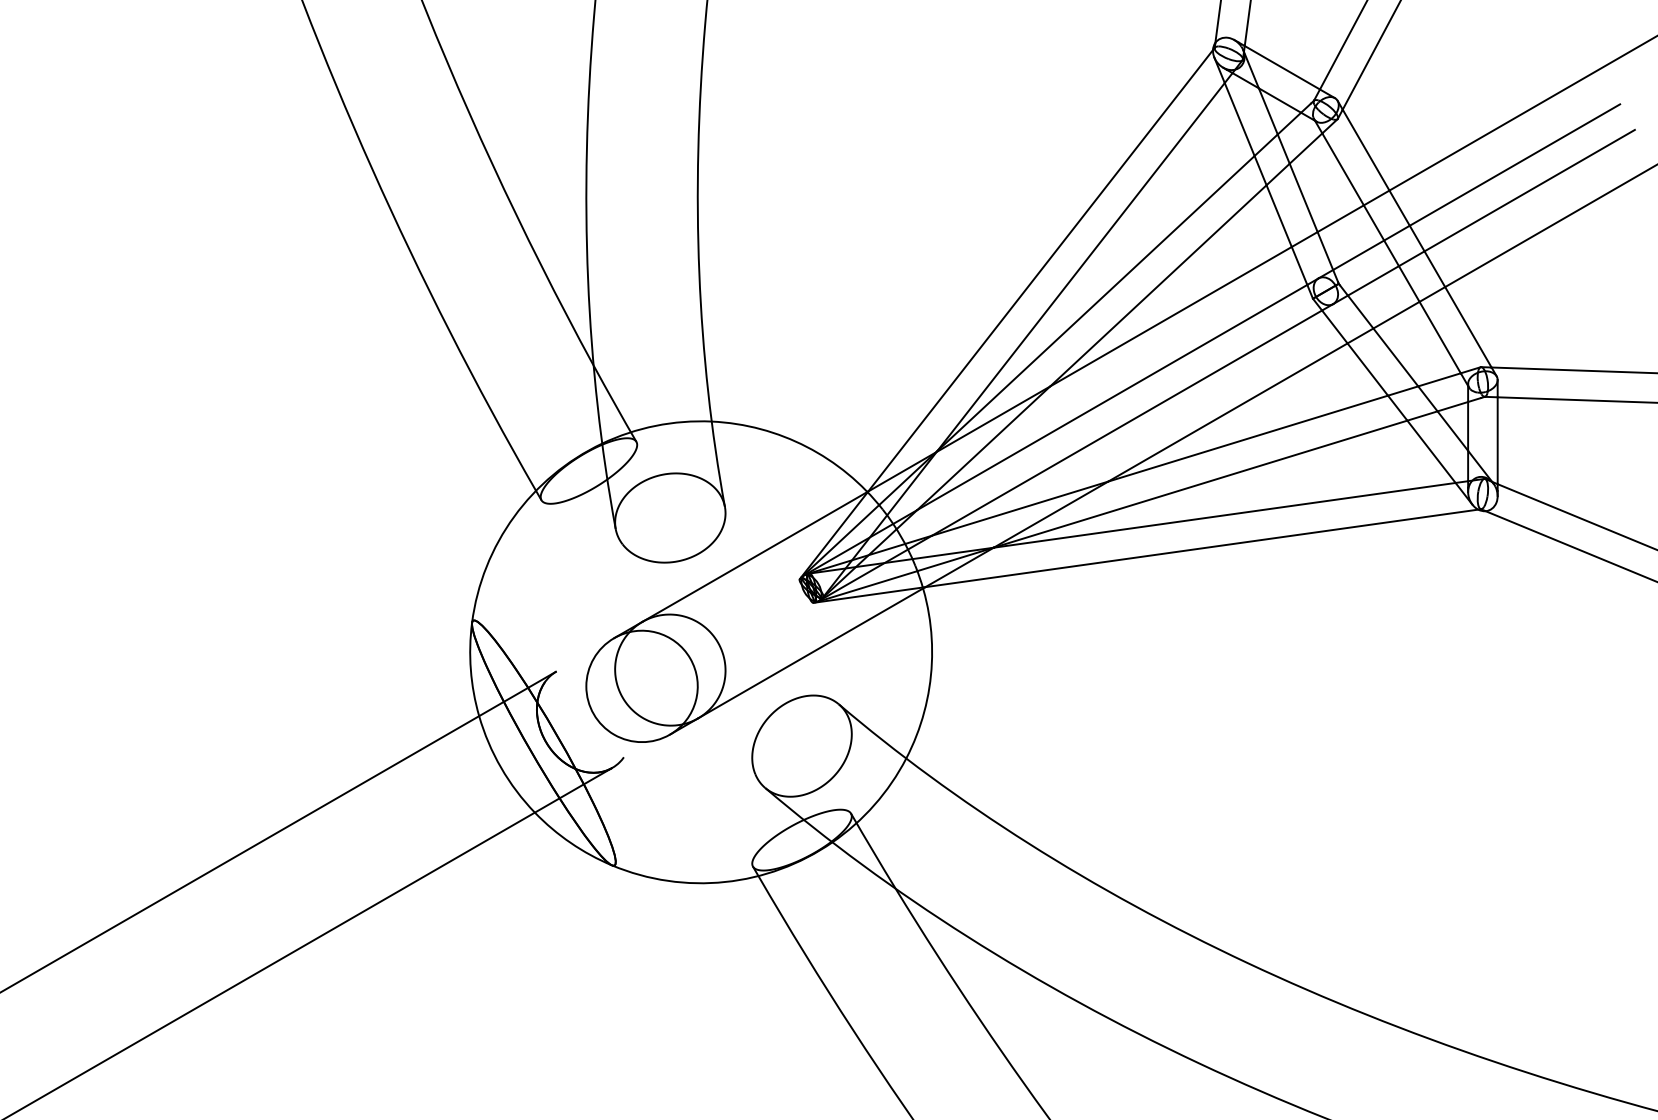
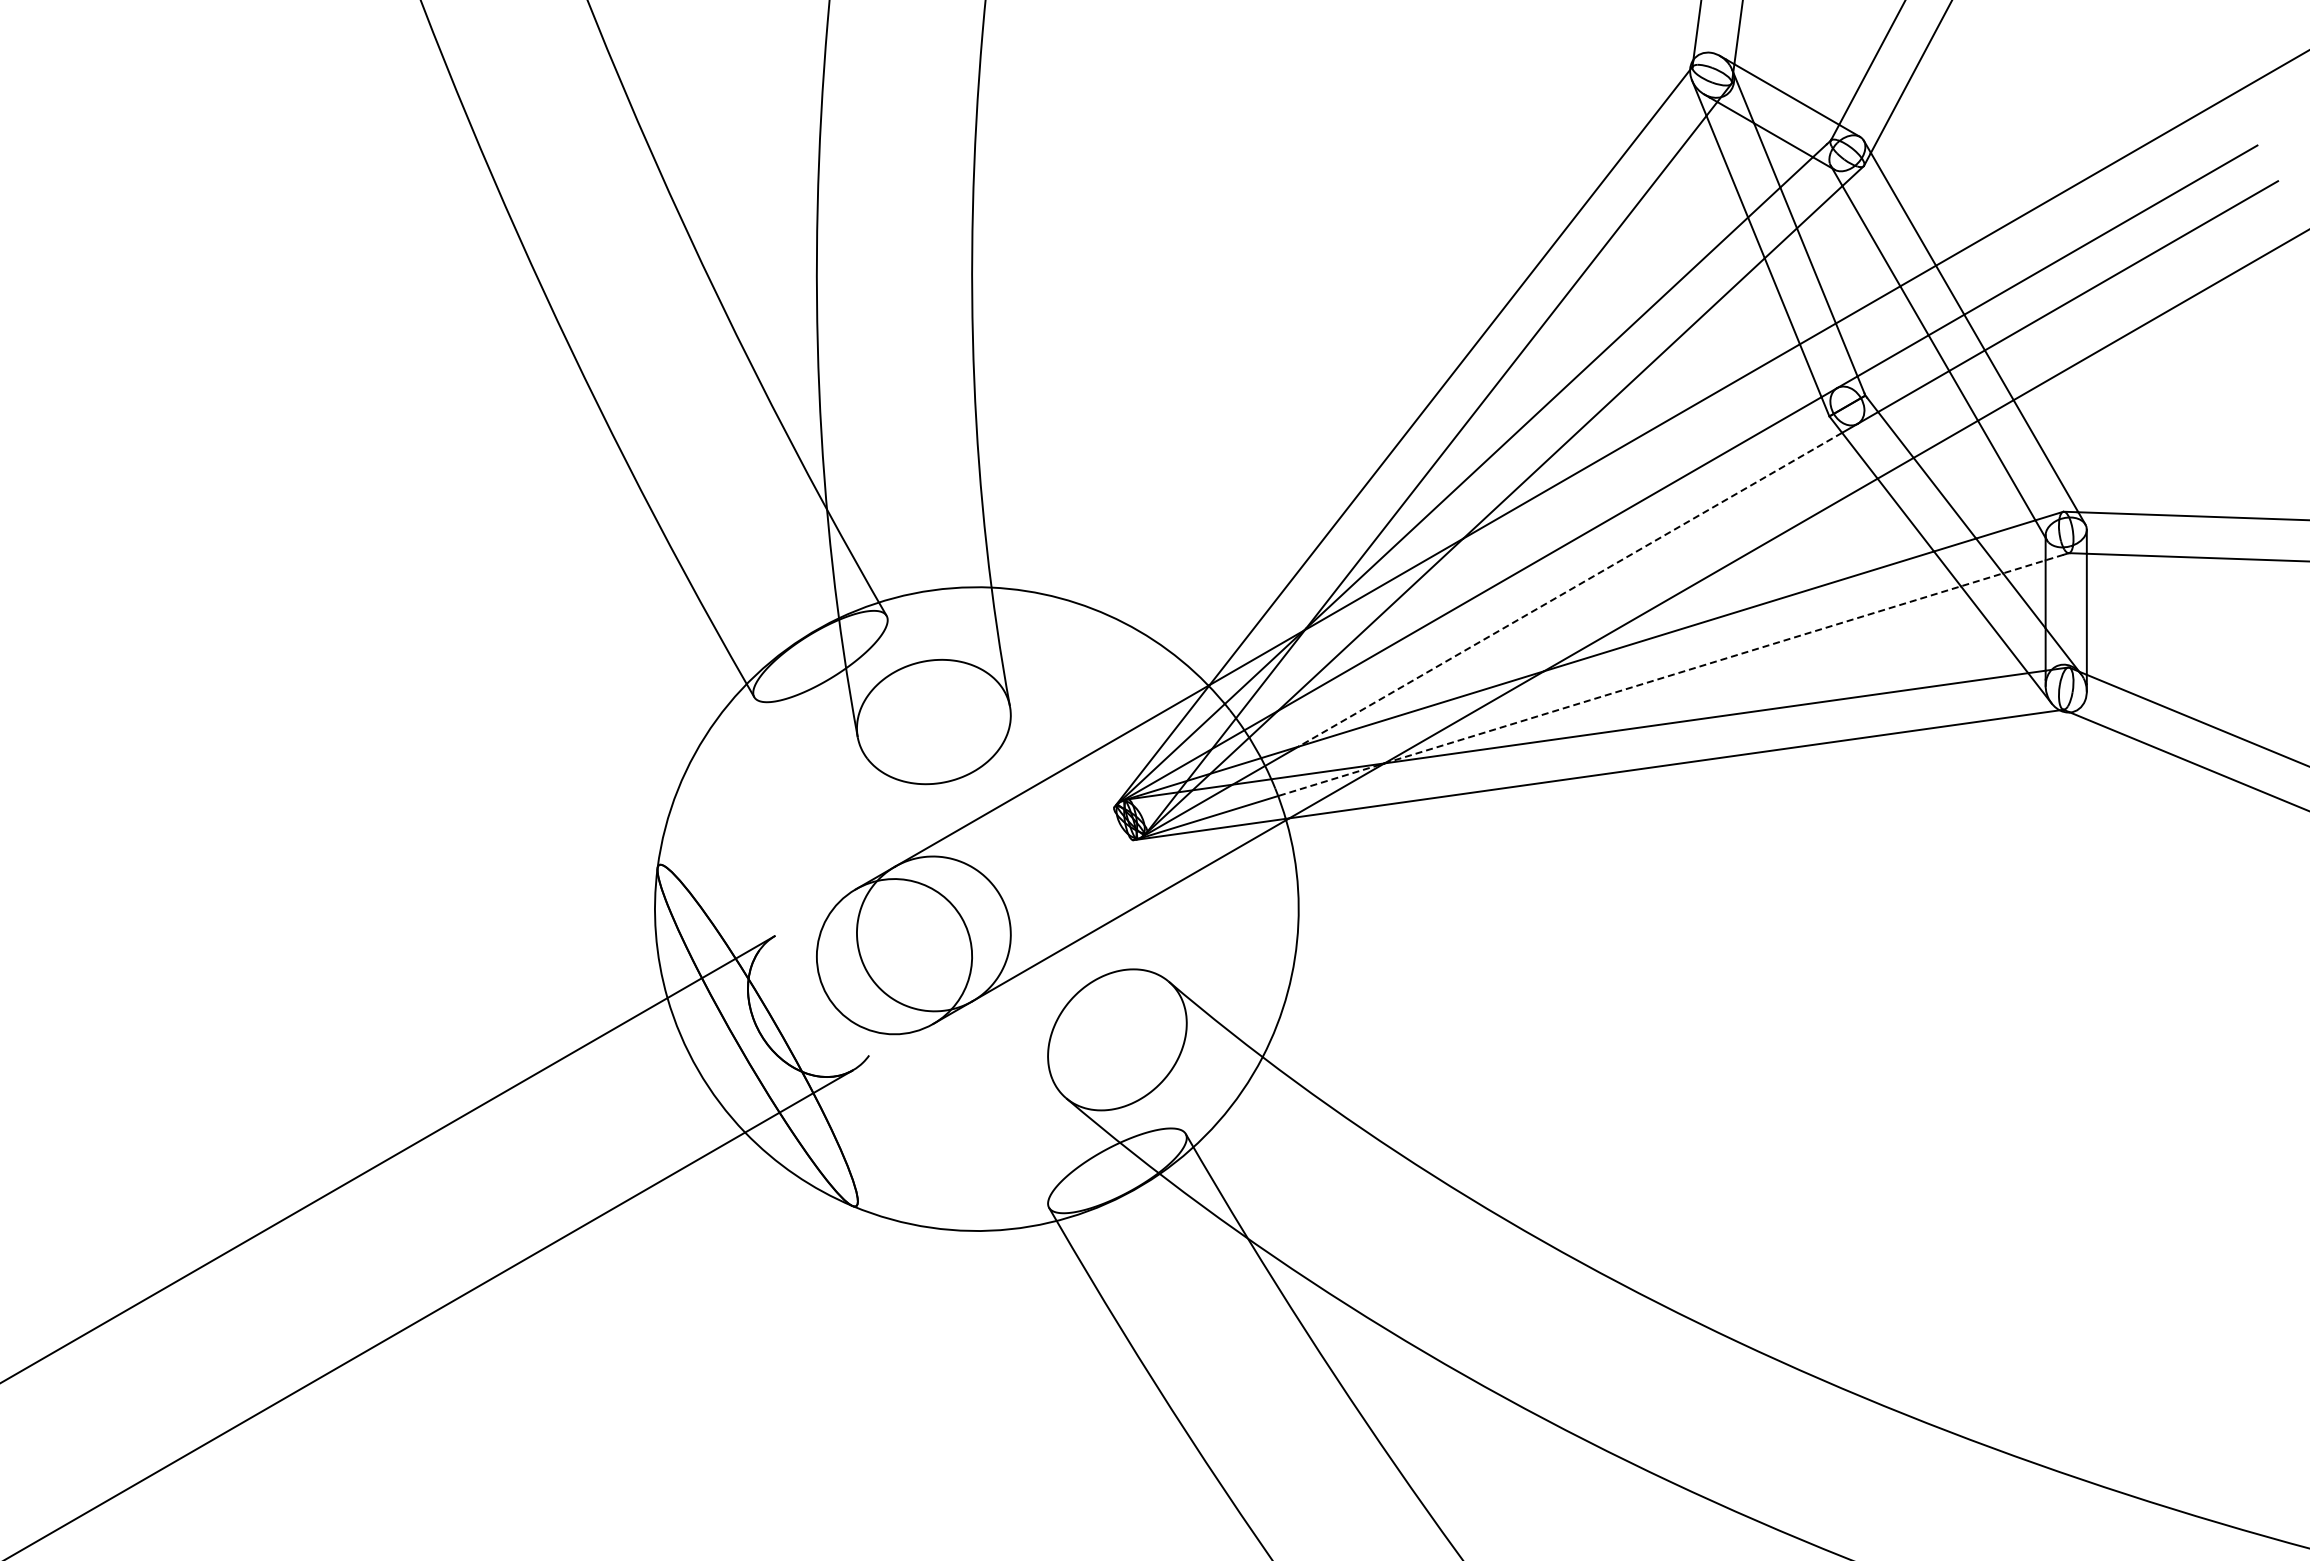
line: (1127, 422) -> (1570, 589), solid -> dashed
line: (1198, 484) -> (1670, 675), solid -> dashed

